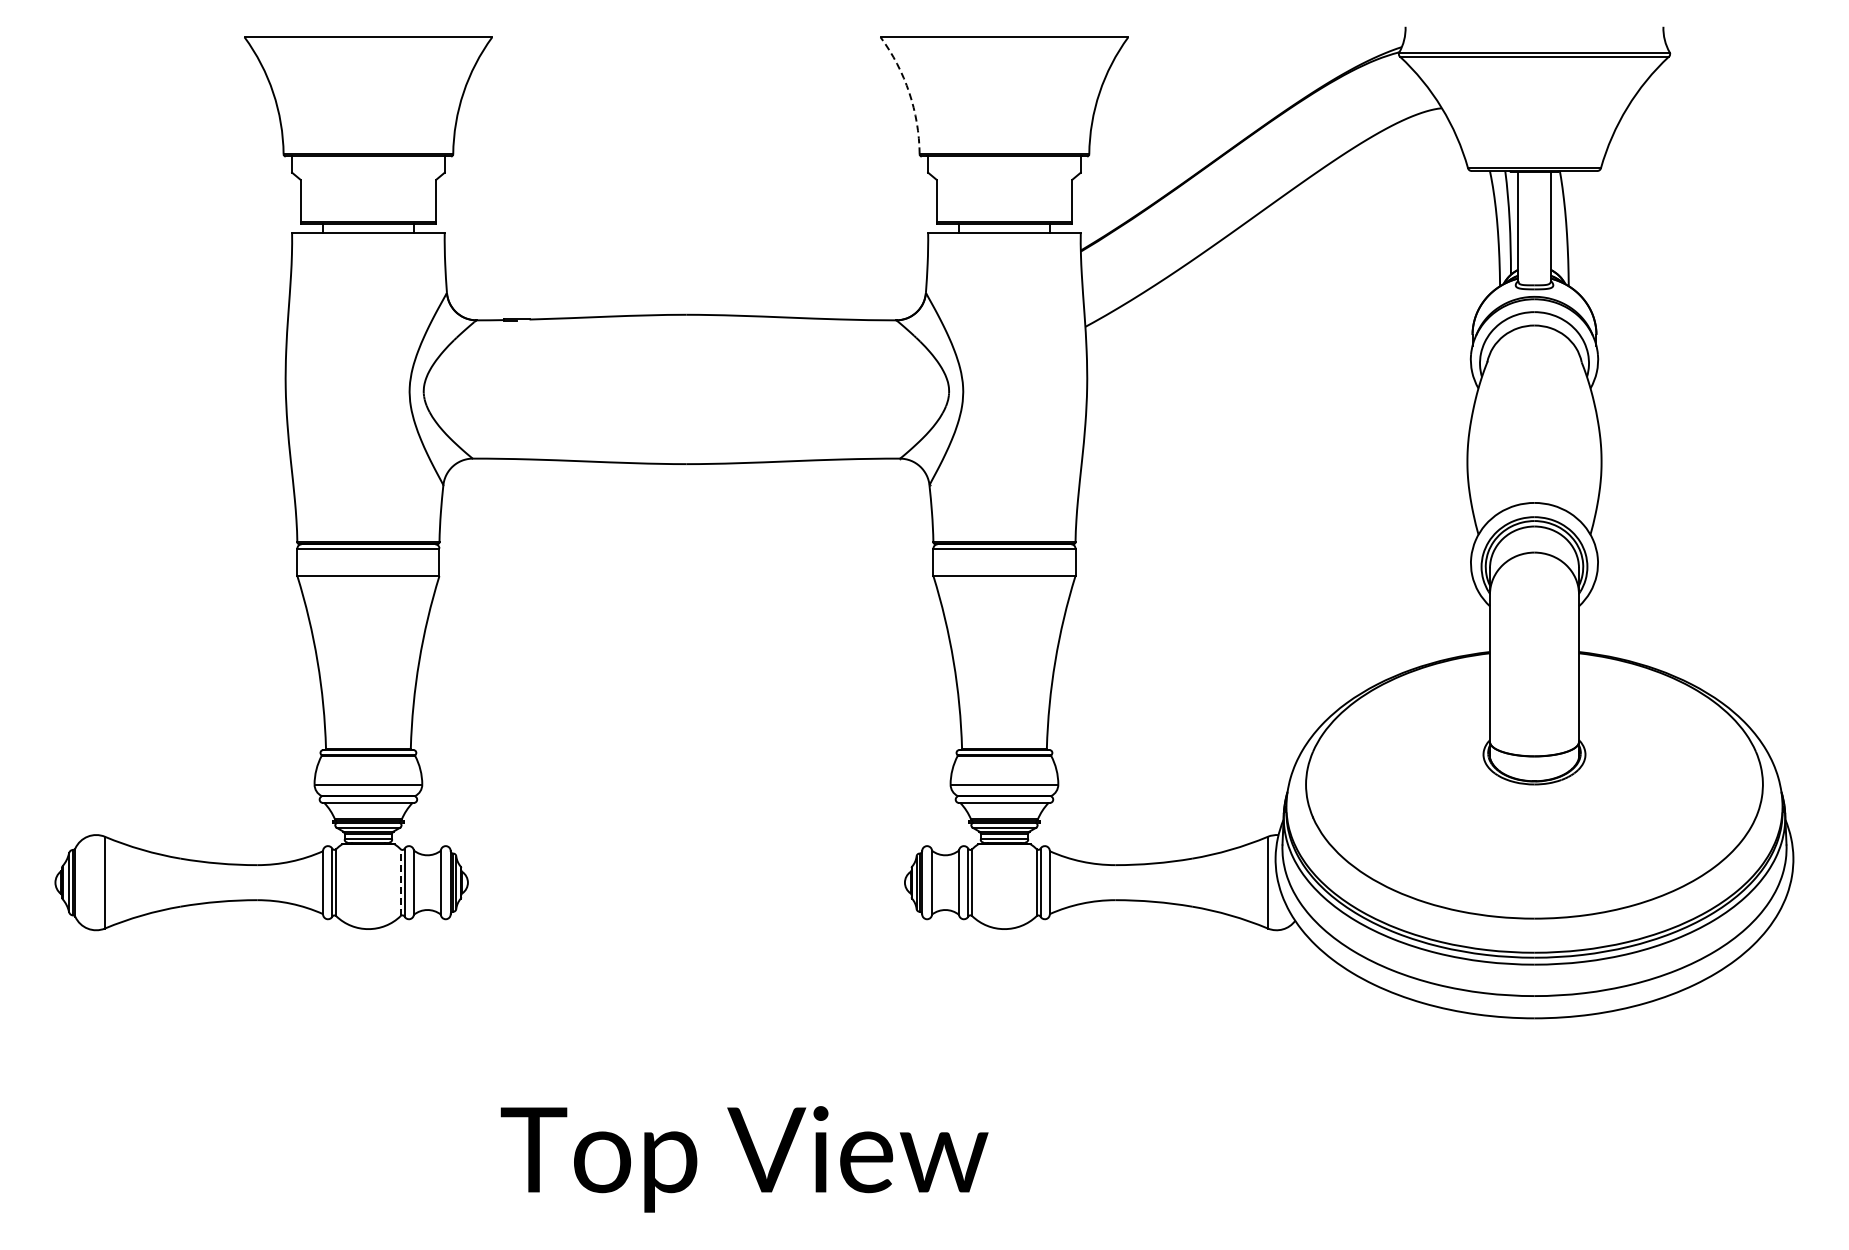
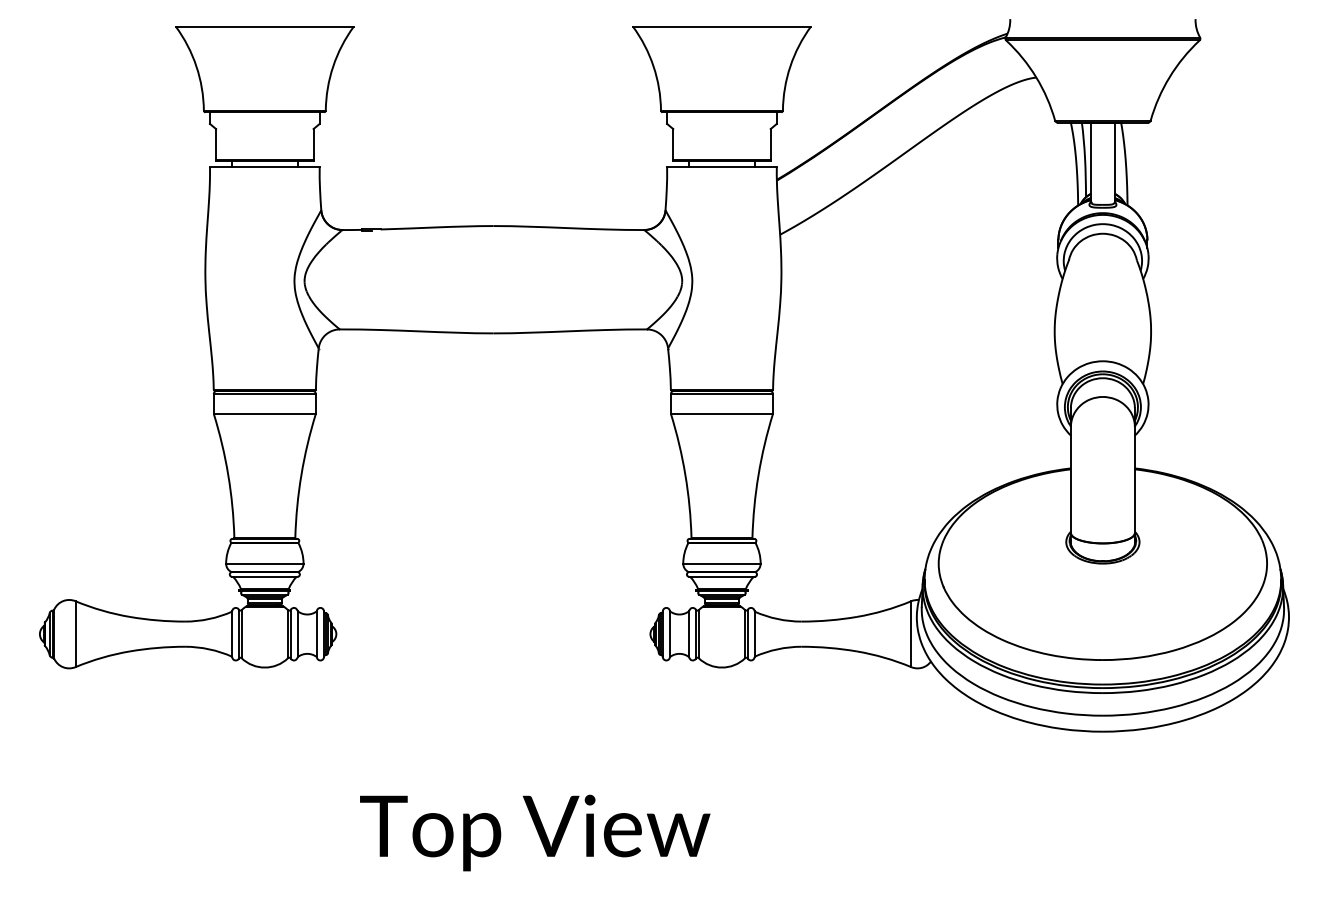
arc: (909, 92) -> (653, 66), dashed -> solid
line: (400, 882) -> (287, 634), dashed -> solid

